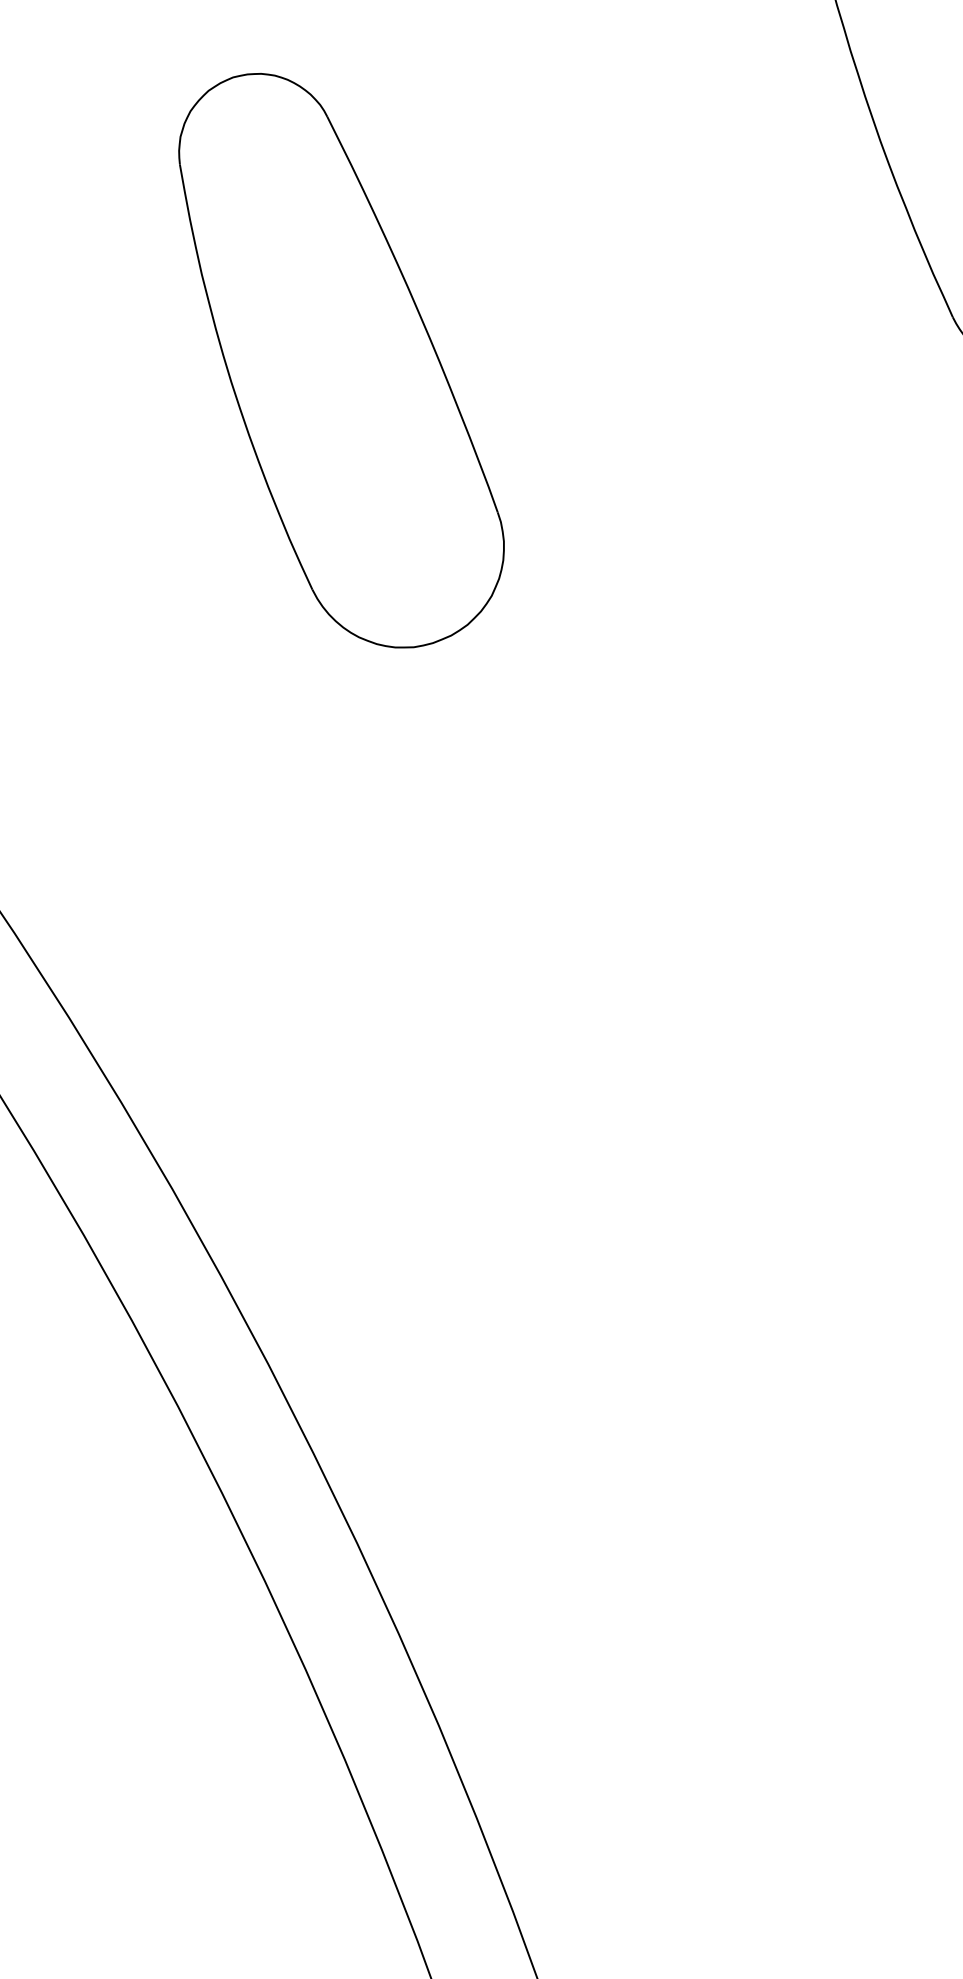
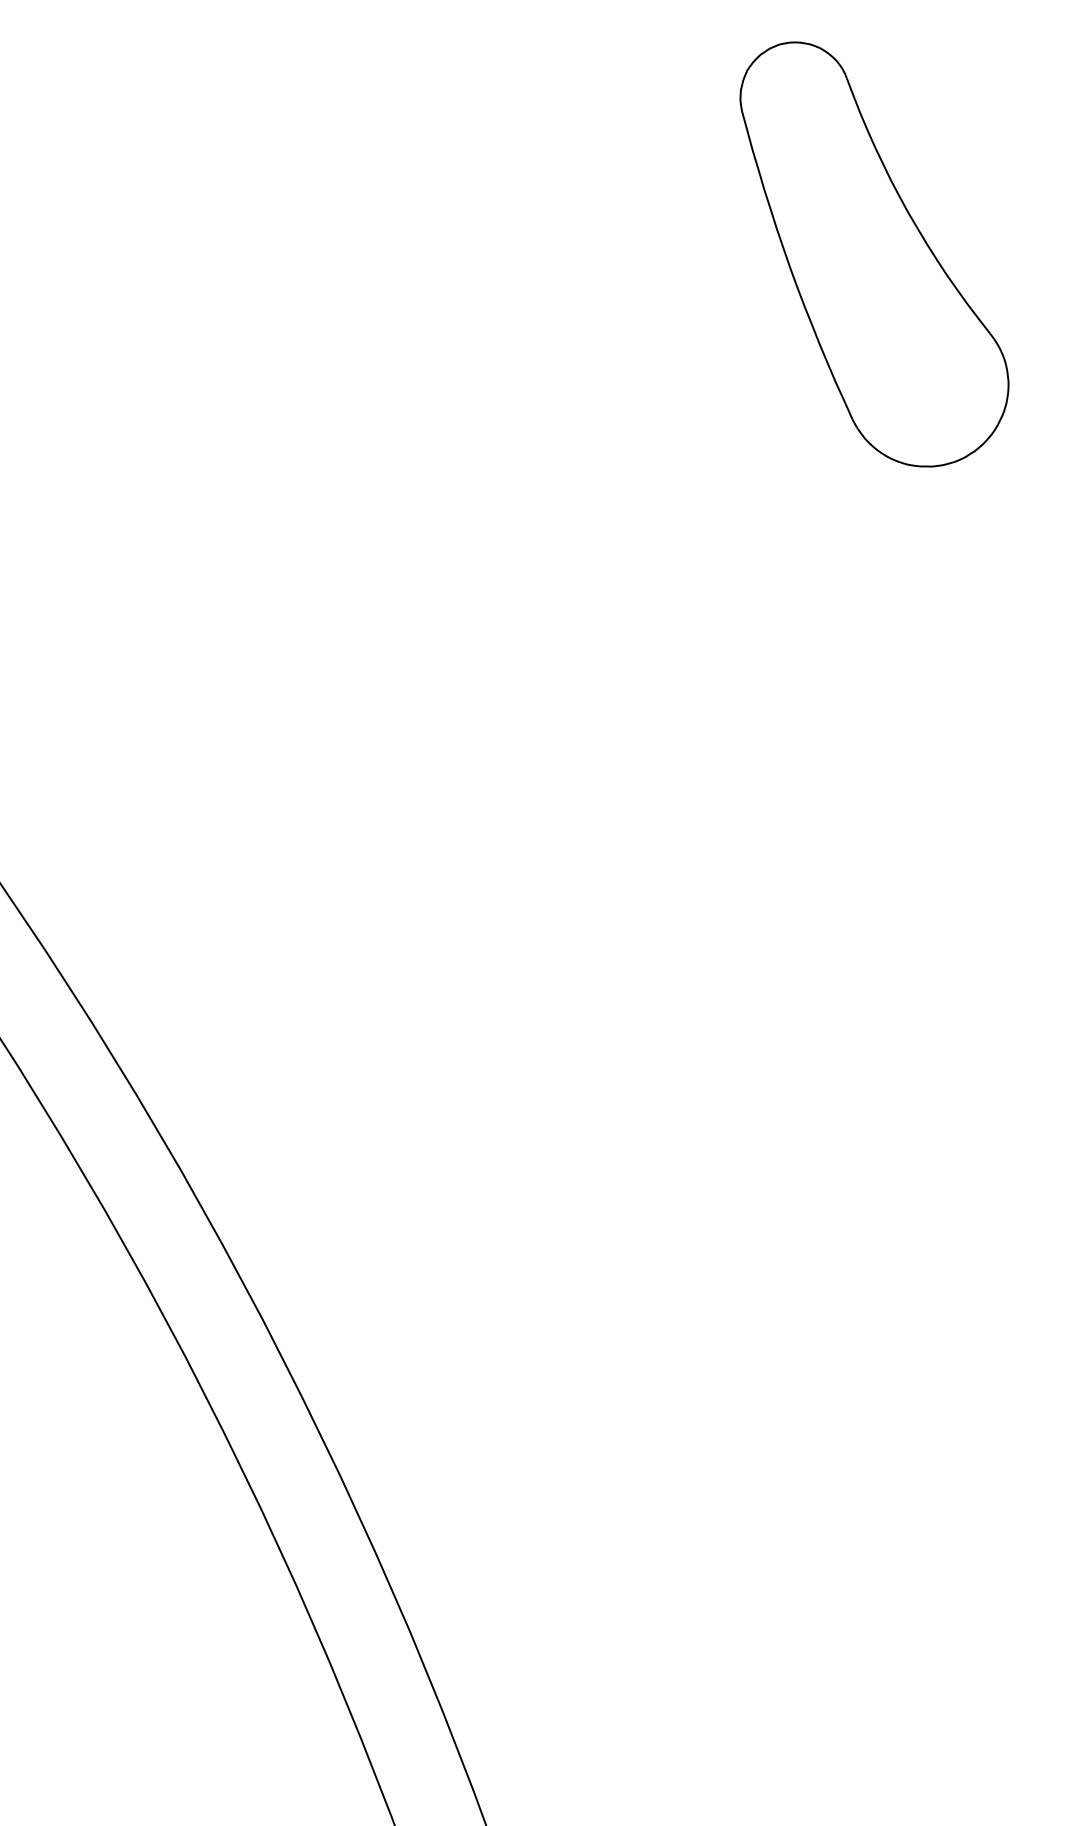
part: (340, 360) -> (325, 456), removed

